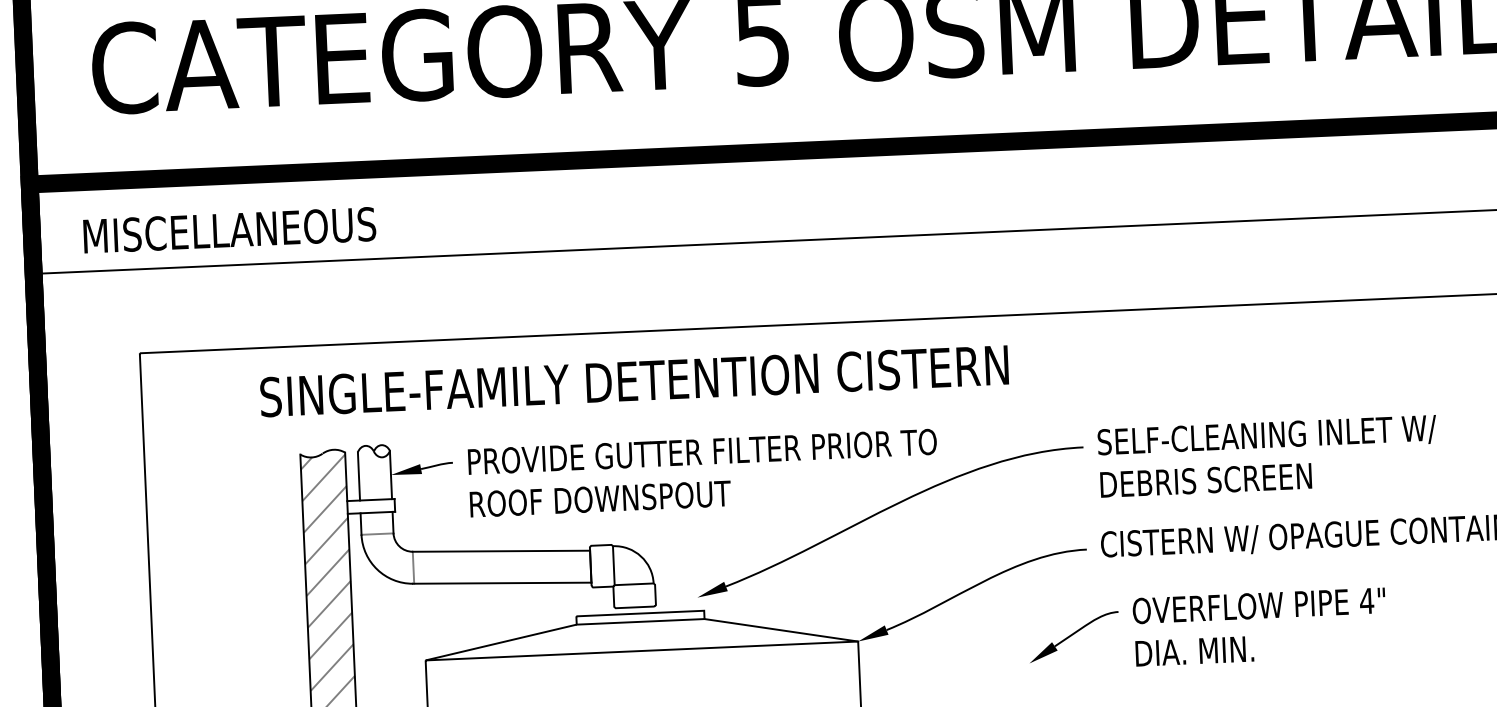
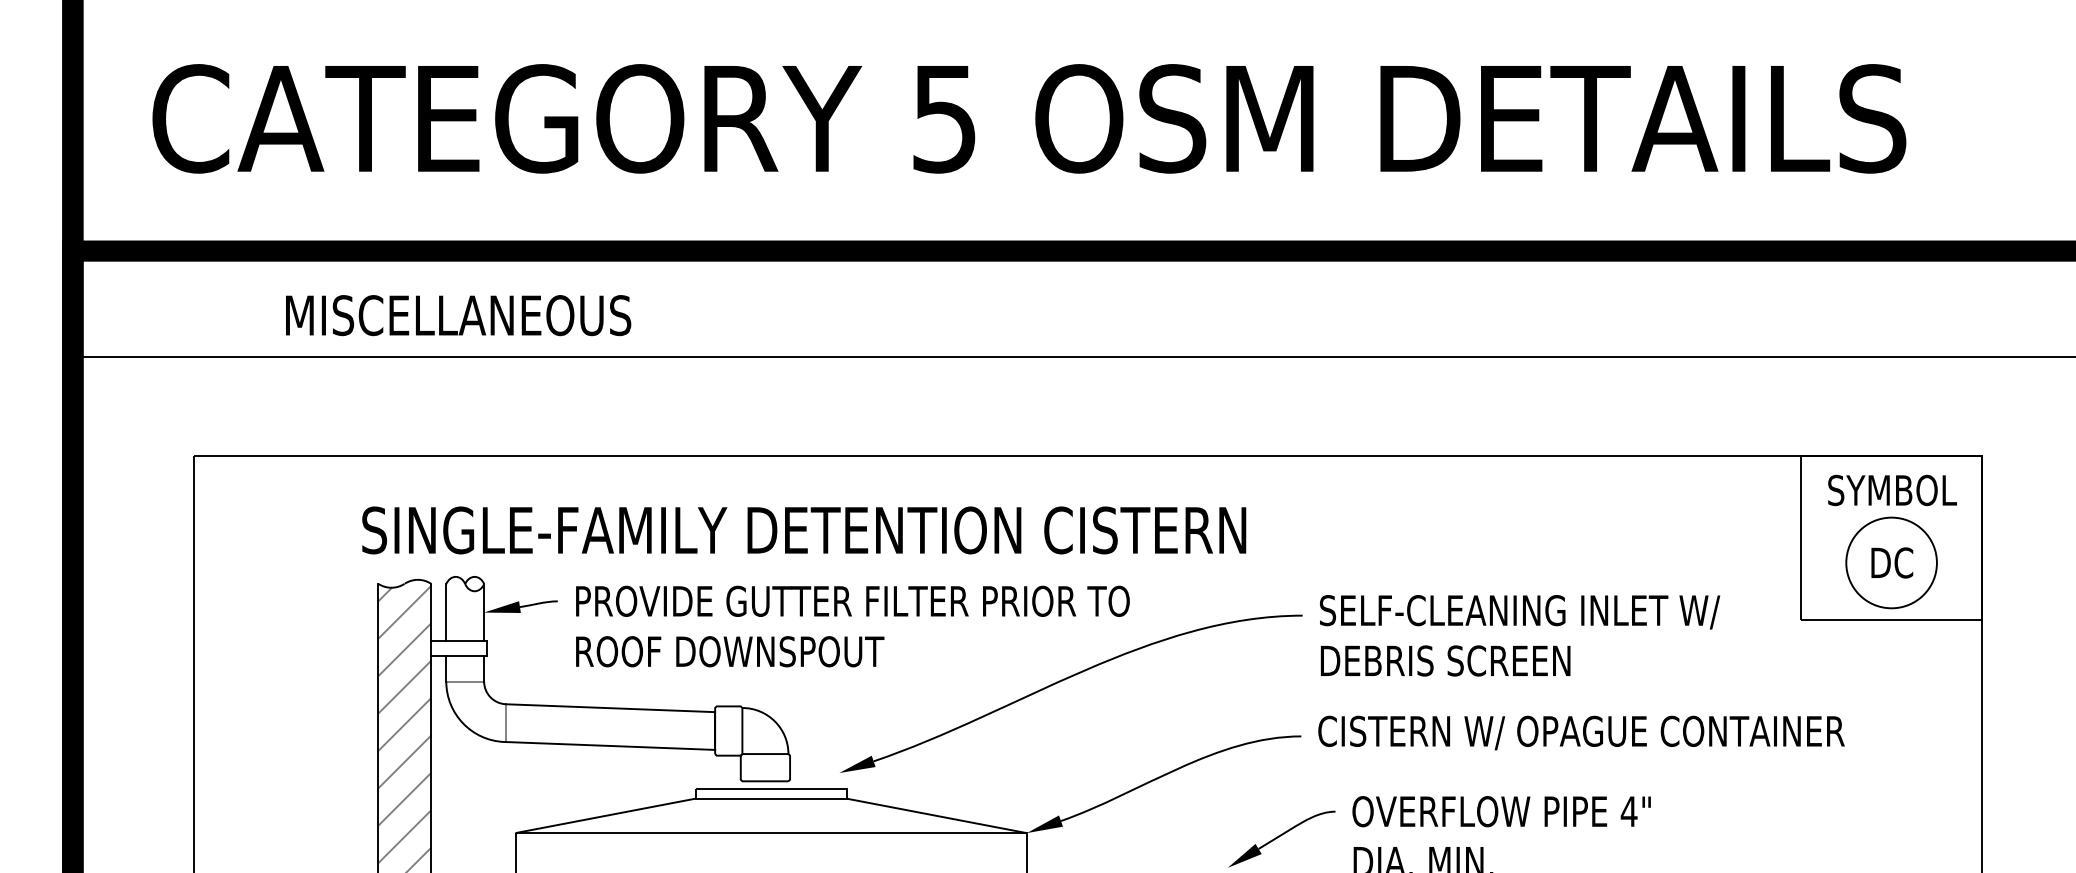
text: (229, 230) -> (458, 315), moved
text: (634, 381) -> (804, 530), moved

